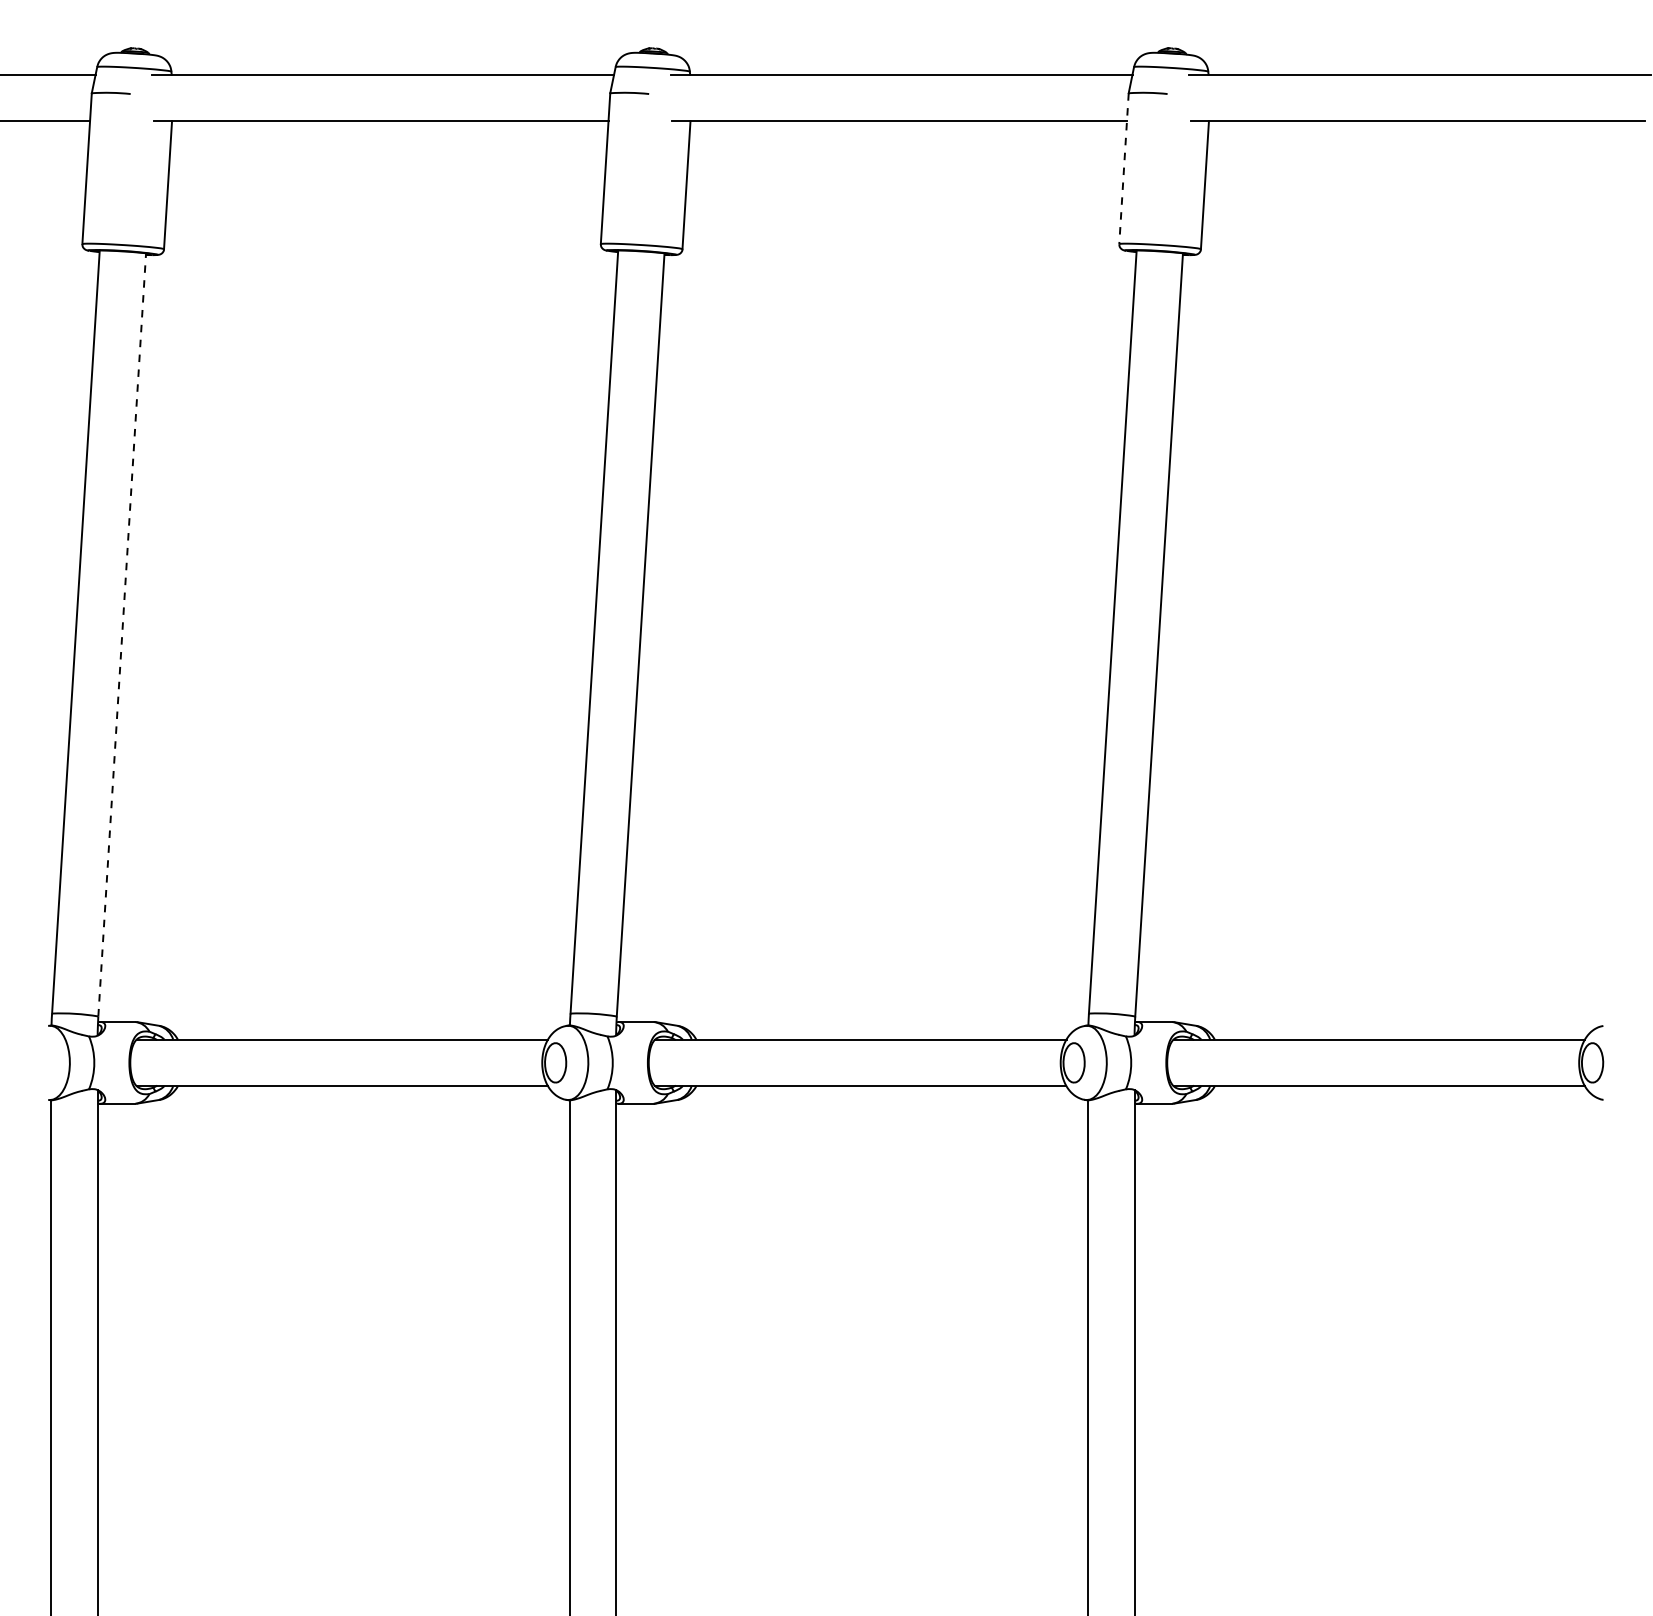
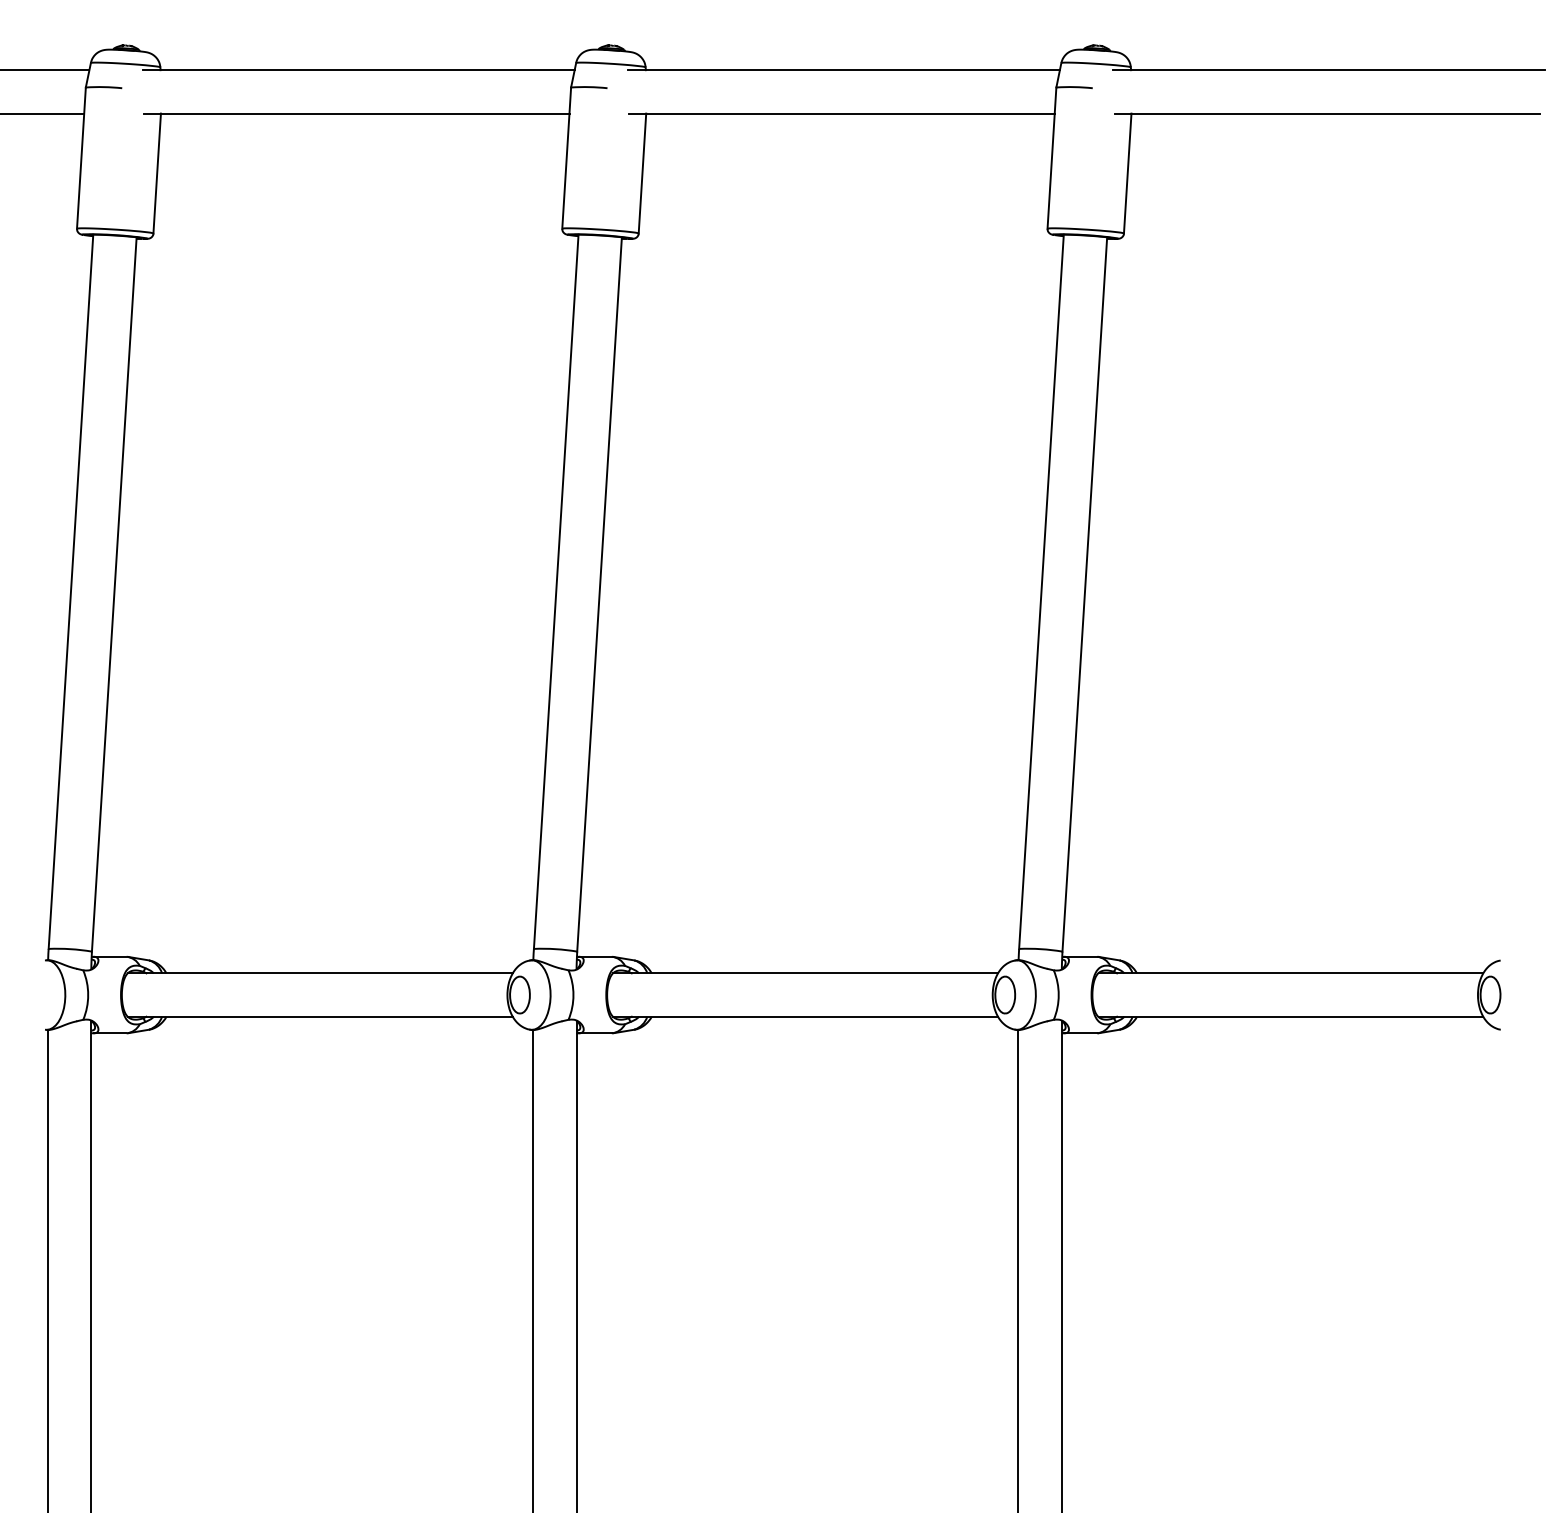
line: (1123, 169) -> (1051, 158), dashed -> solid
line: (122, 634) -> (114, 594), dashed -> solid

